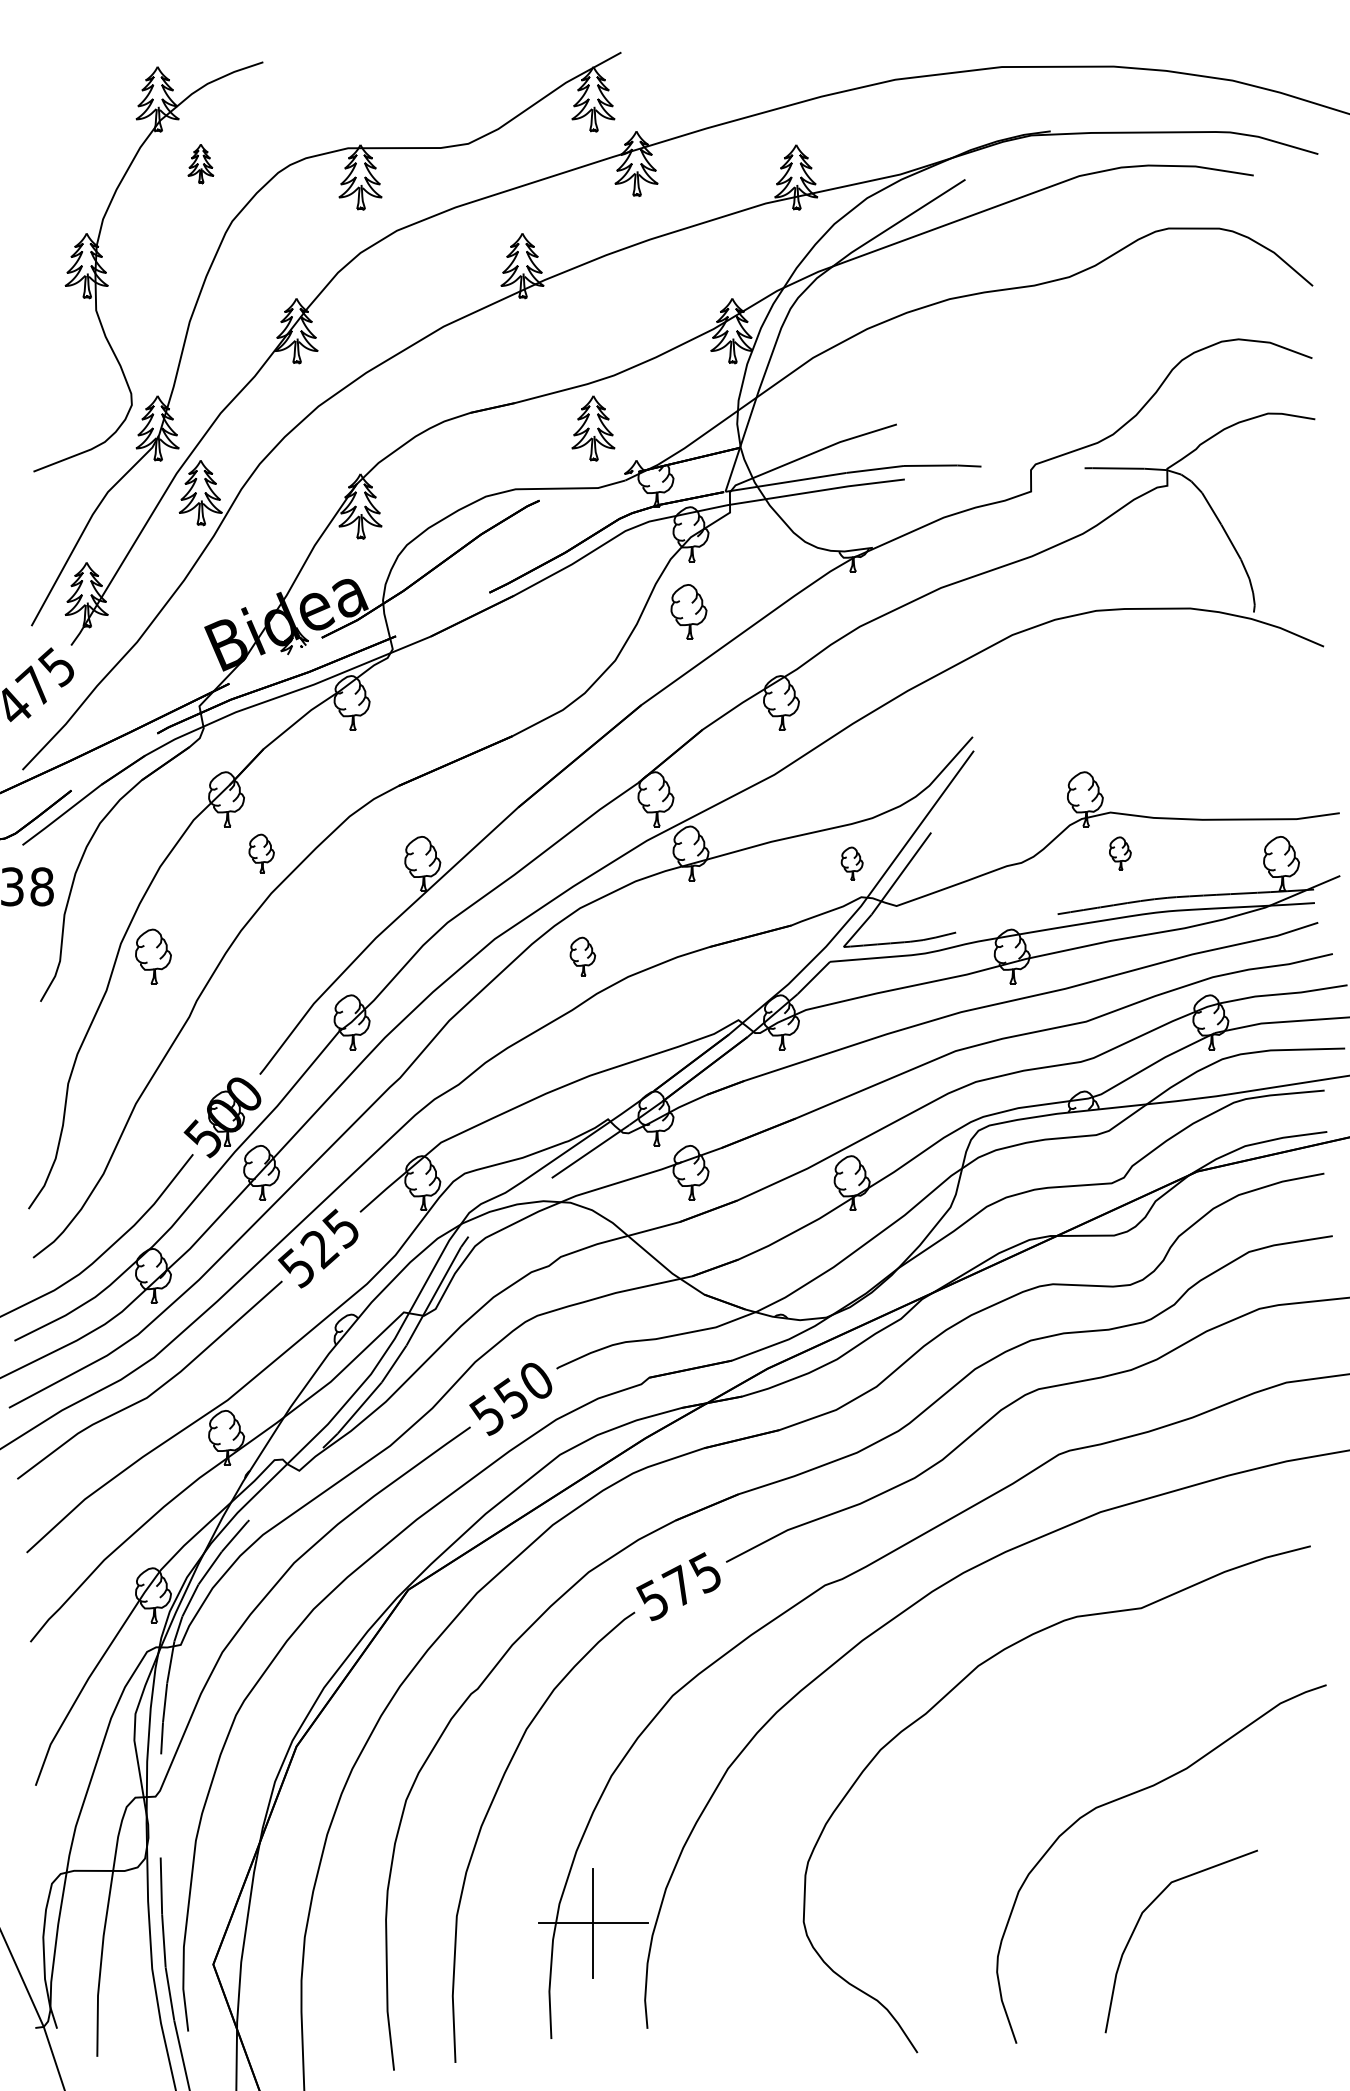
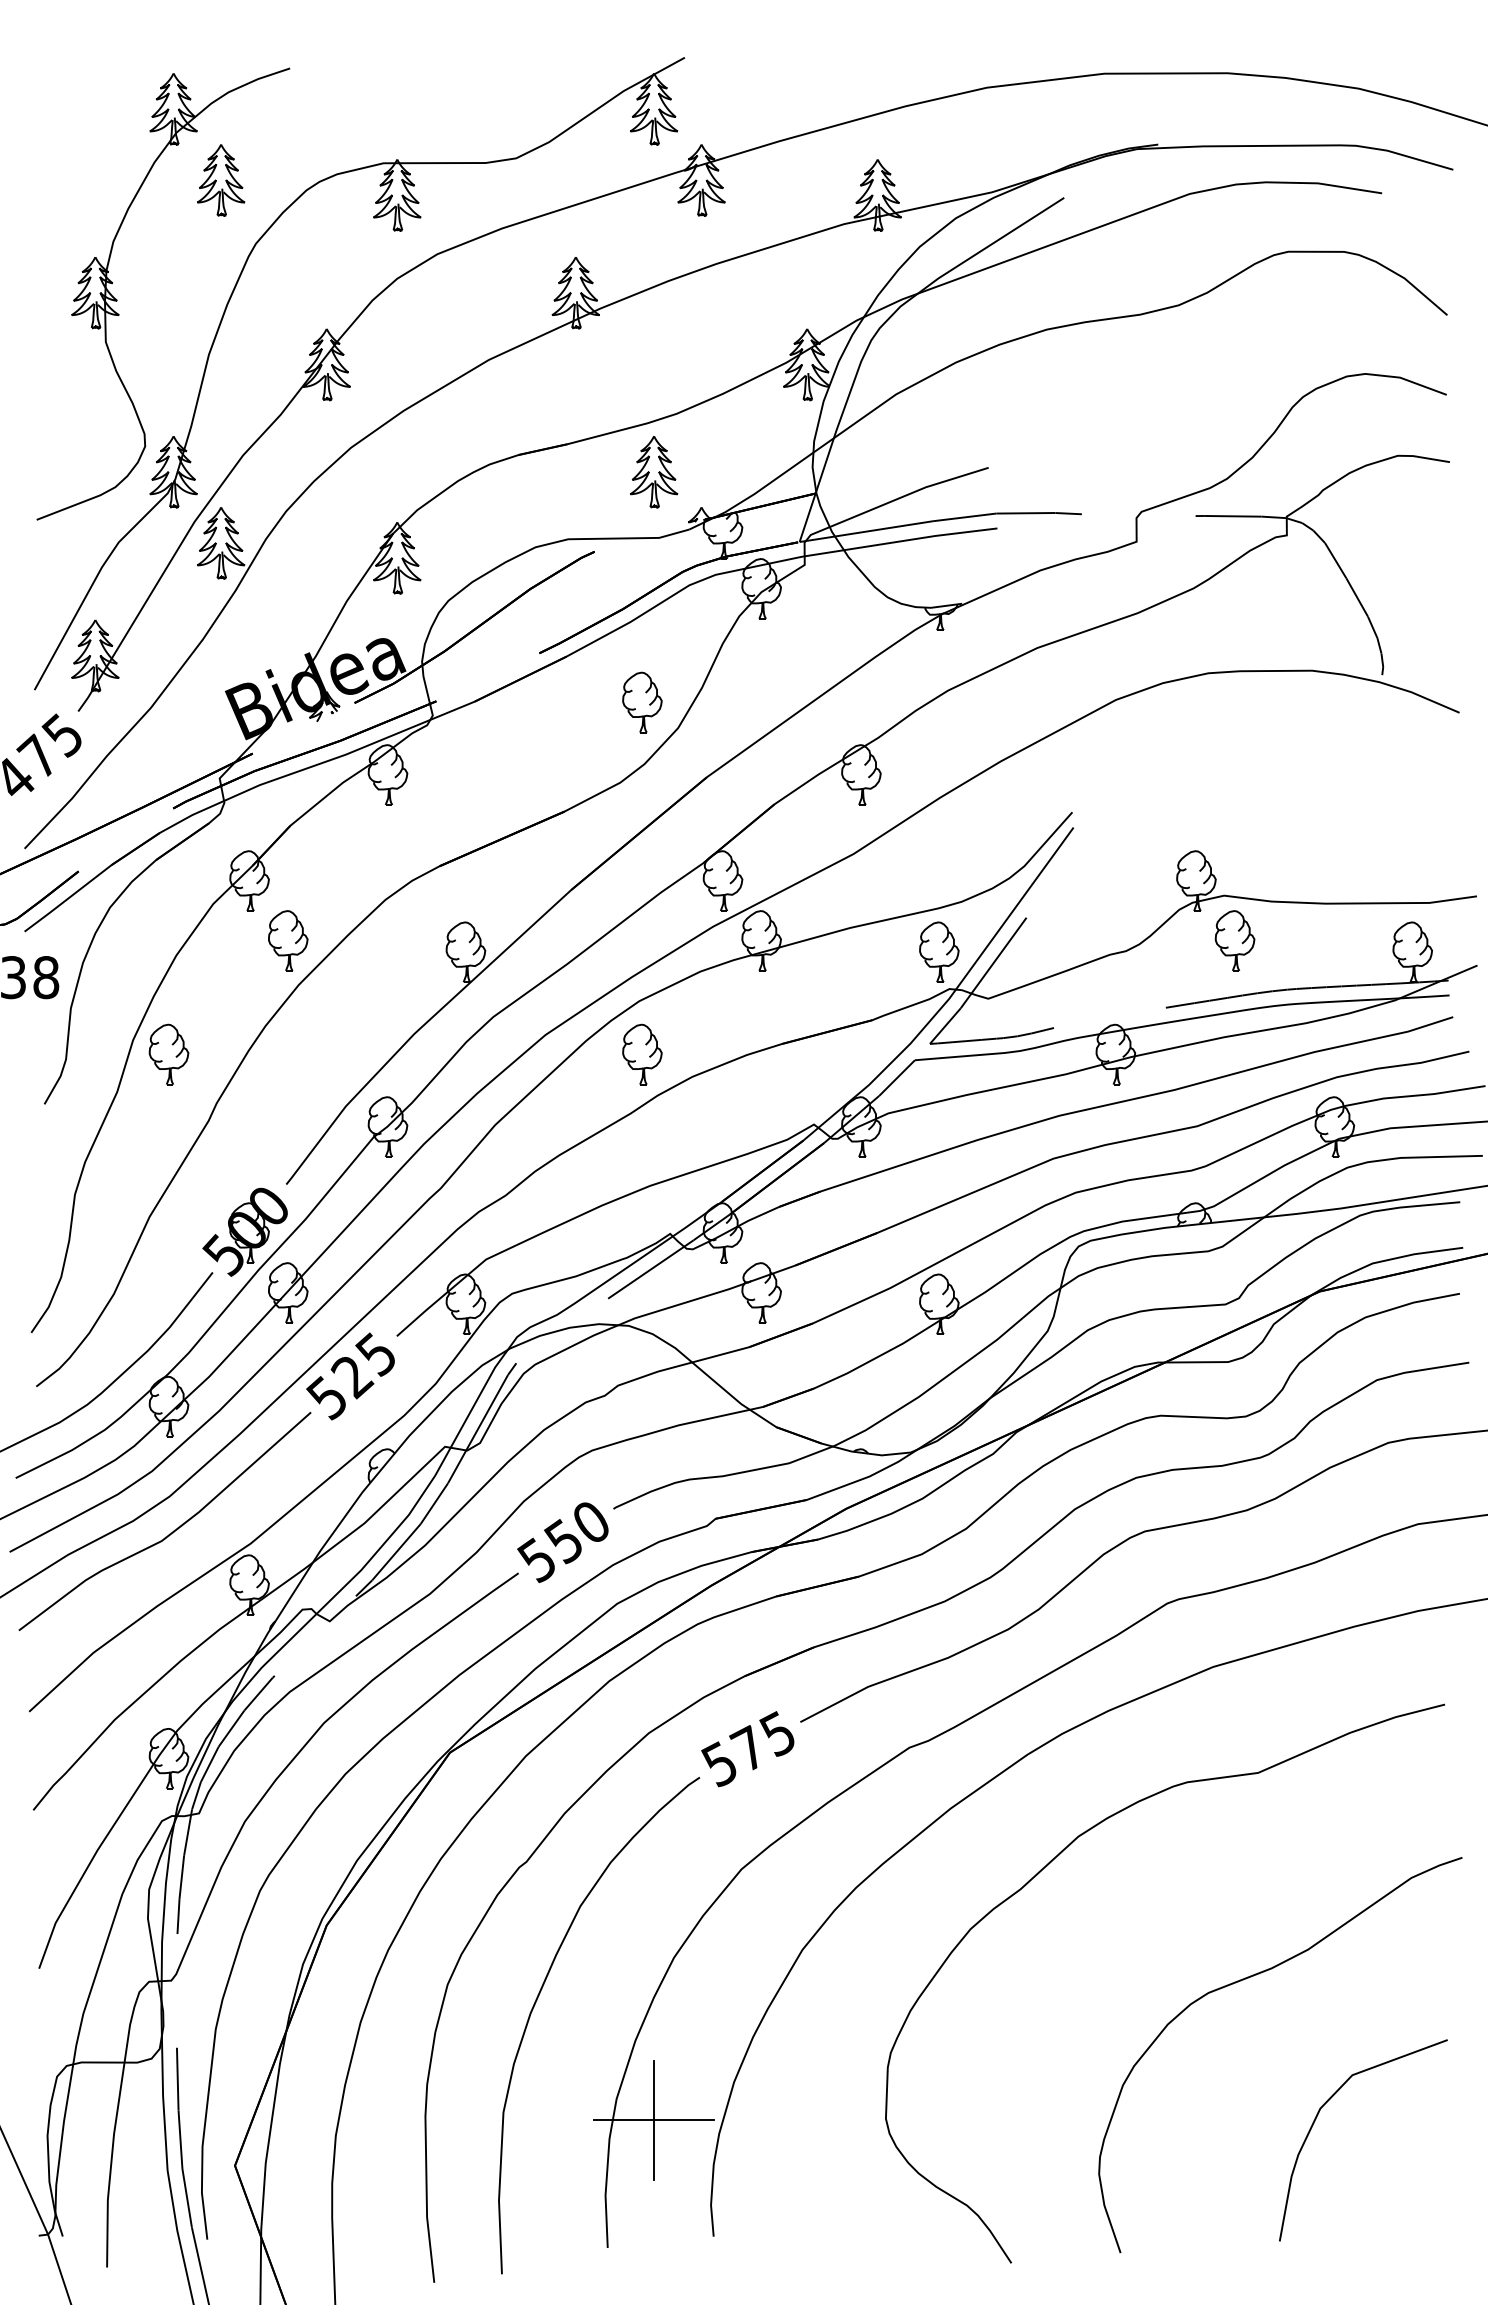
part: (201, 163) -> (221, 180), size x1.67
part: (689, 611) -> (642, 702), moved
part: (261, 853) -> (288, 940), size x1.43
part: (1119, 853) -> (1234, 940), size x1.67
part: (852, 863) -> (939, 951), size x1.67
part: (582, 956) -> (642, 1054), size x1.43
curve: (1139, 1920) -> (1317, 2117), moved

